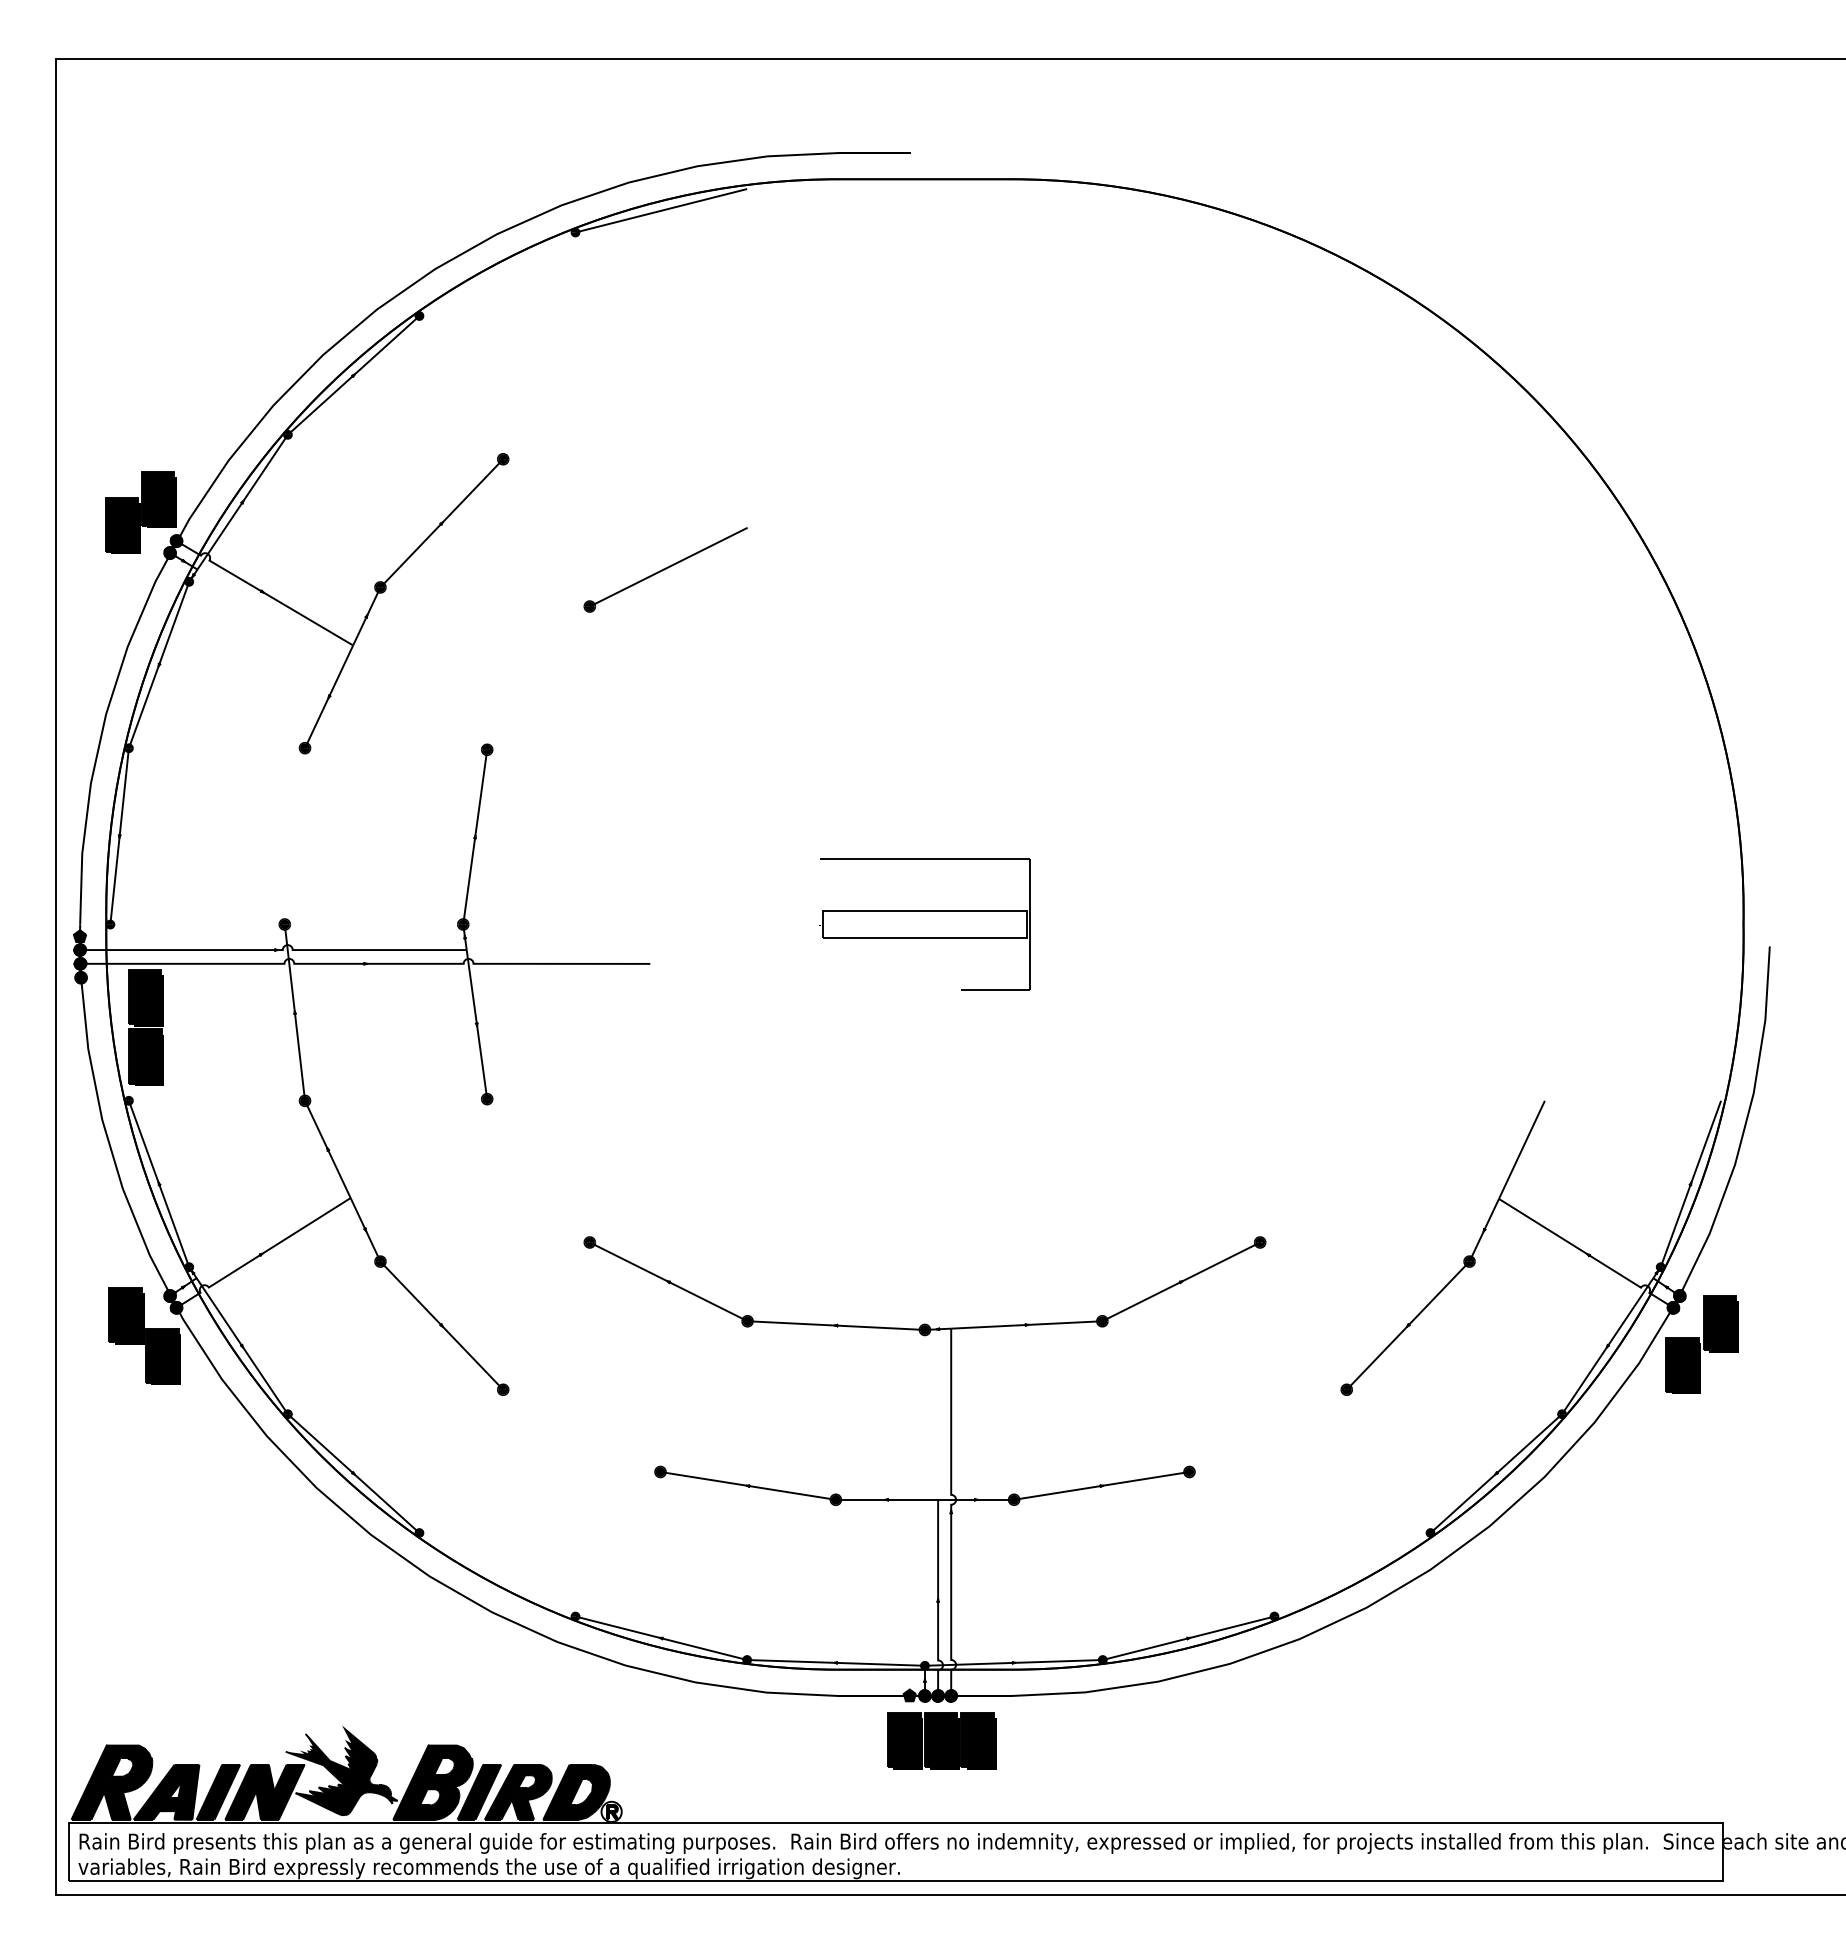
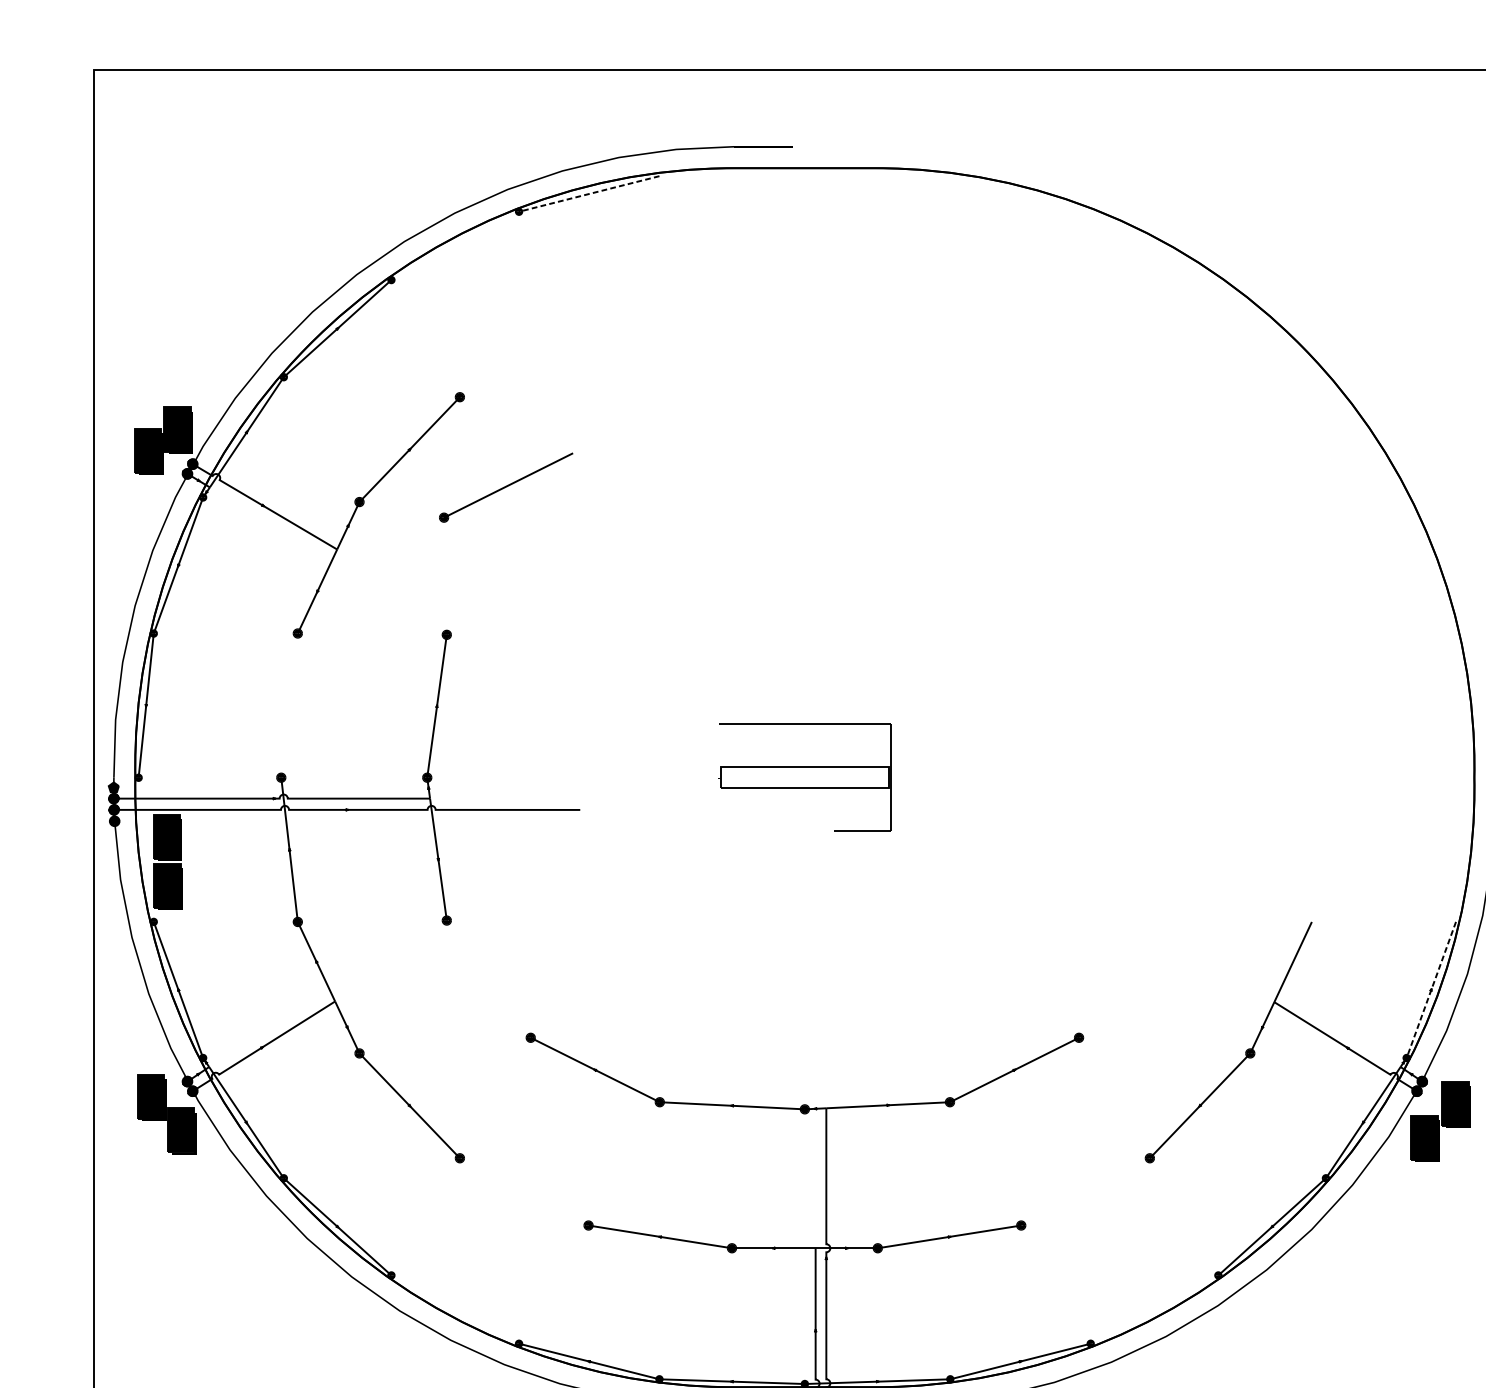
line: (661, 210) -> (589, 193), solid -> dashed
part: (665, 569) -> (505, 487), moved
line: (1690, 1183) -> (1431, 989), solid -> dashed

